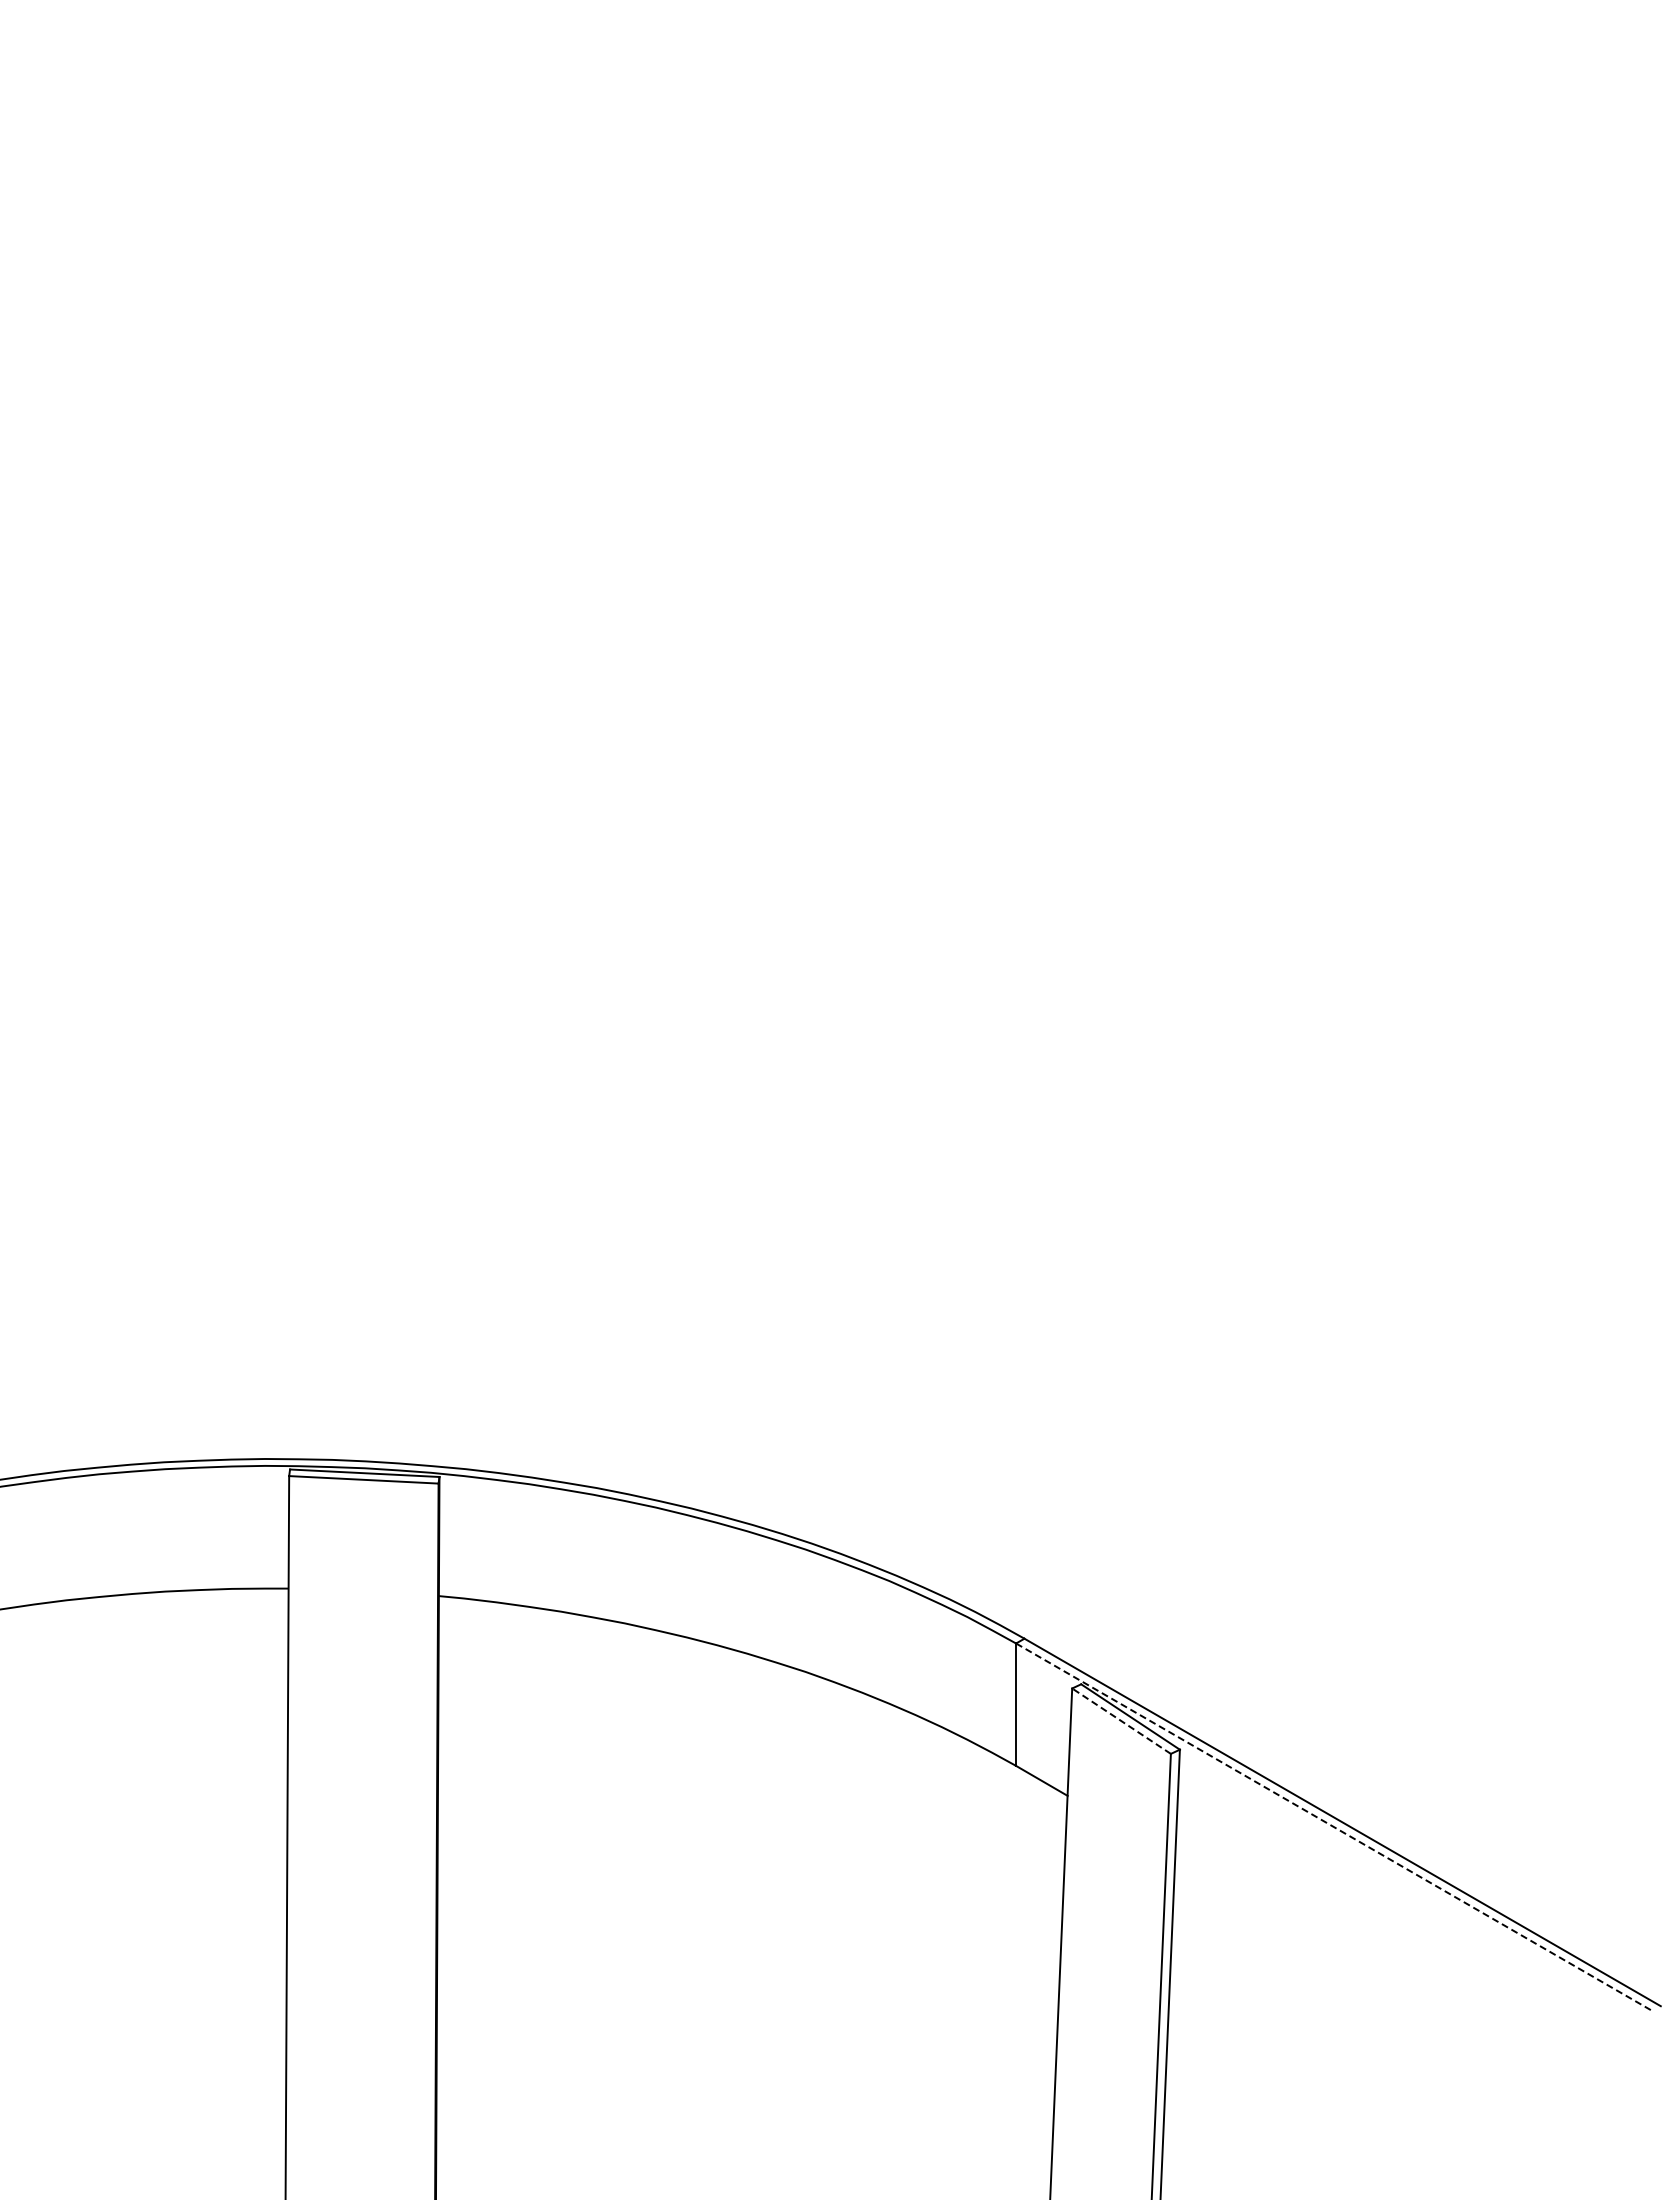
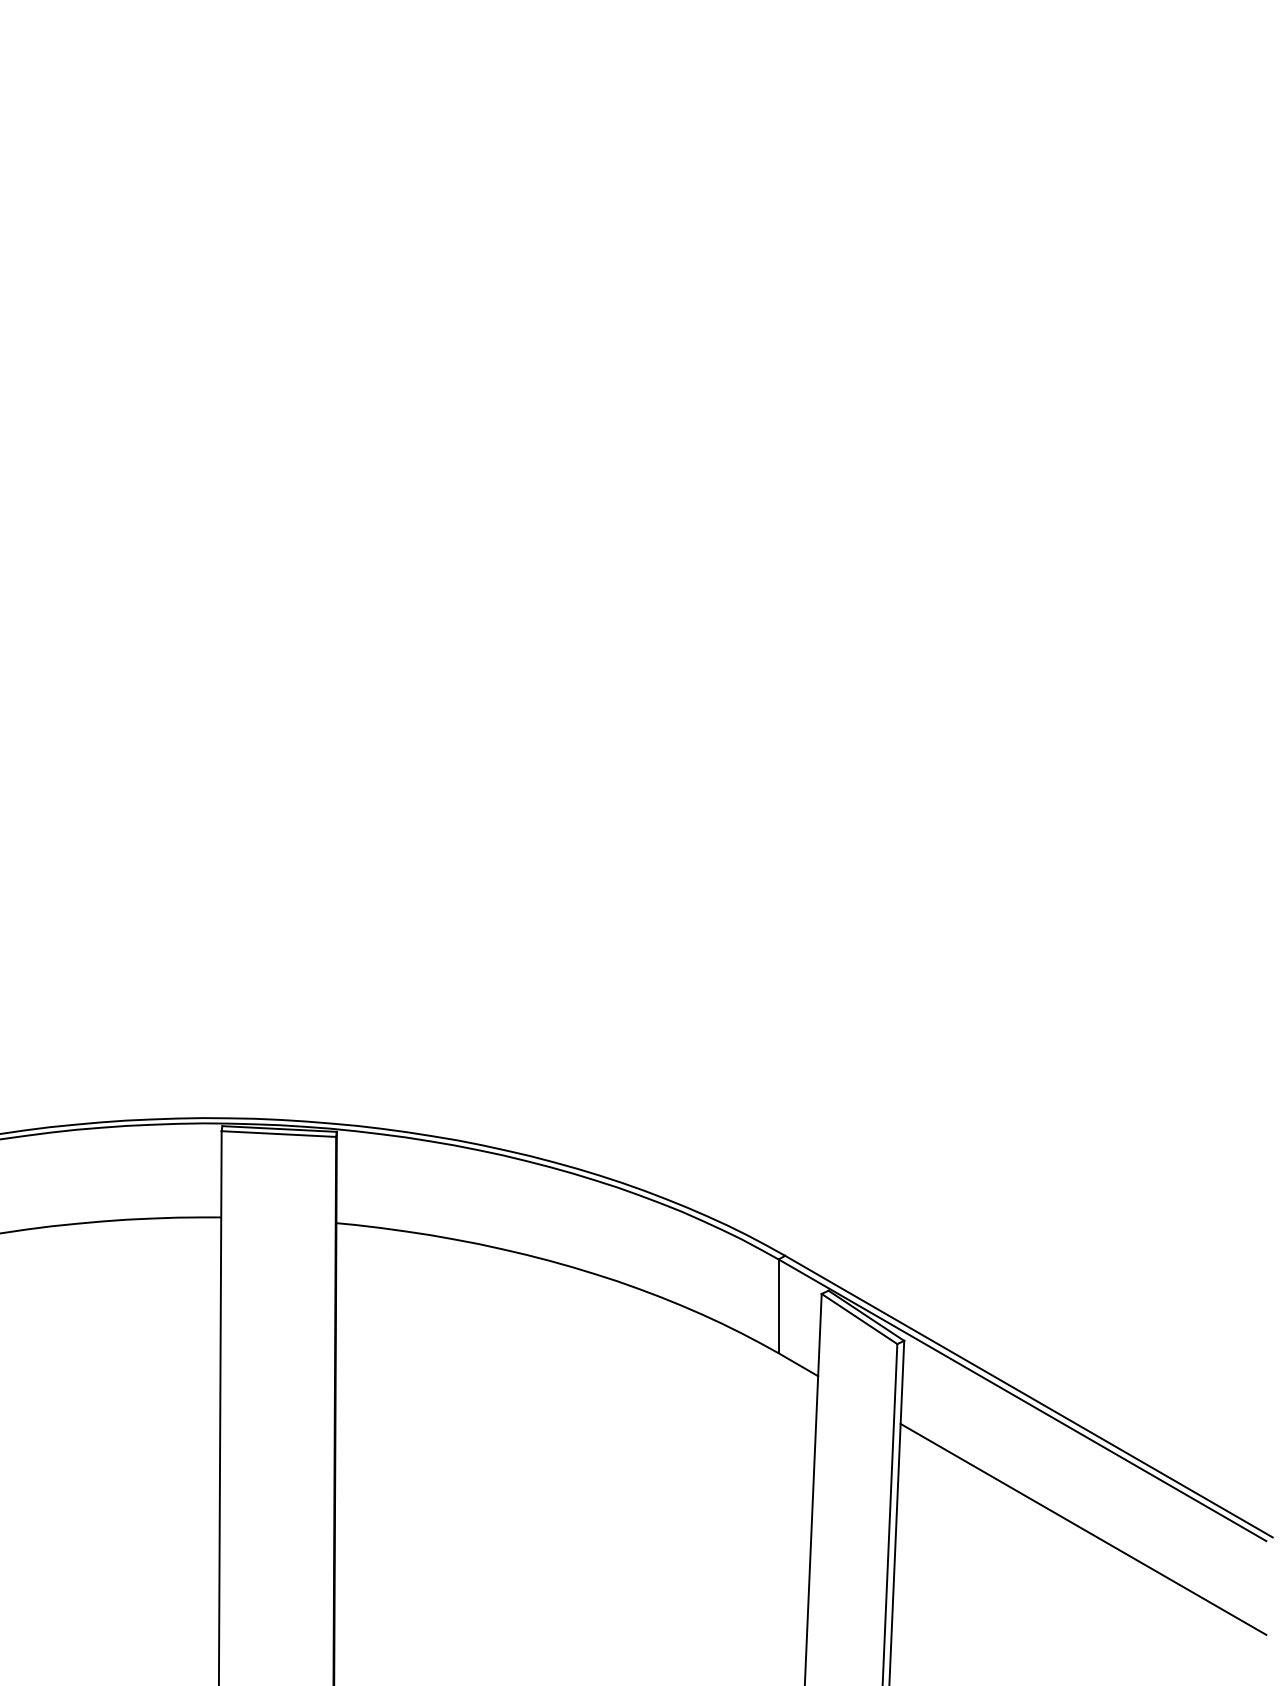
line: (1121, 1720) -> (859, 1318), dashed -> solid
line: (1334, 1827) -> (1022, 1400), dashed -> solid
line: (1413, 1995) -> (1083, 1529), added

